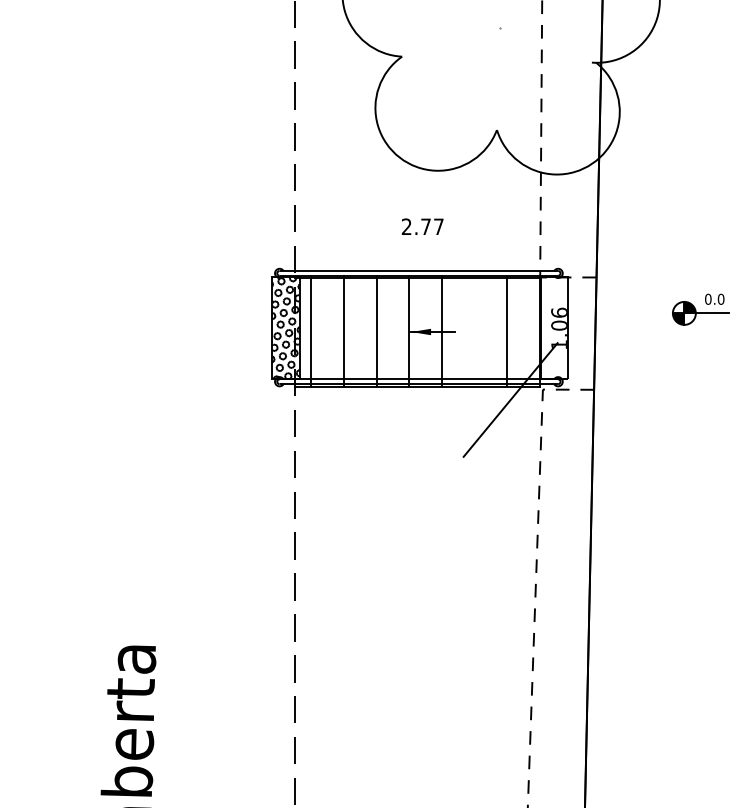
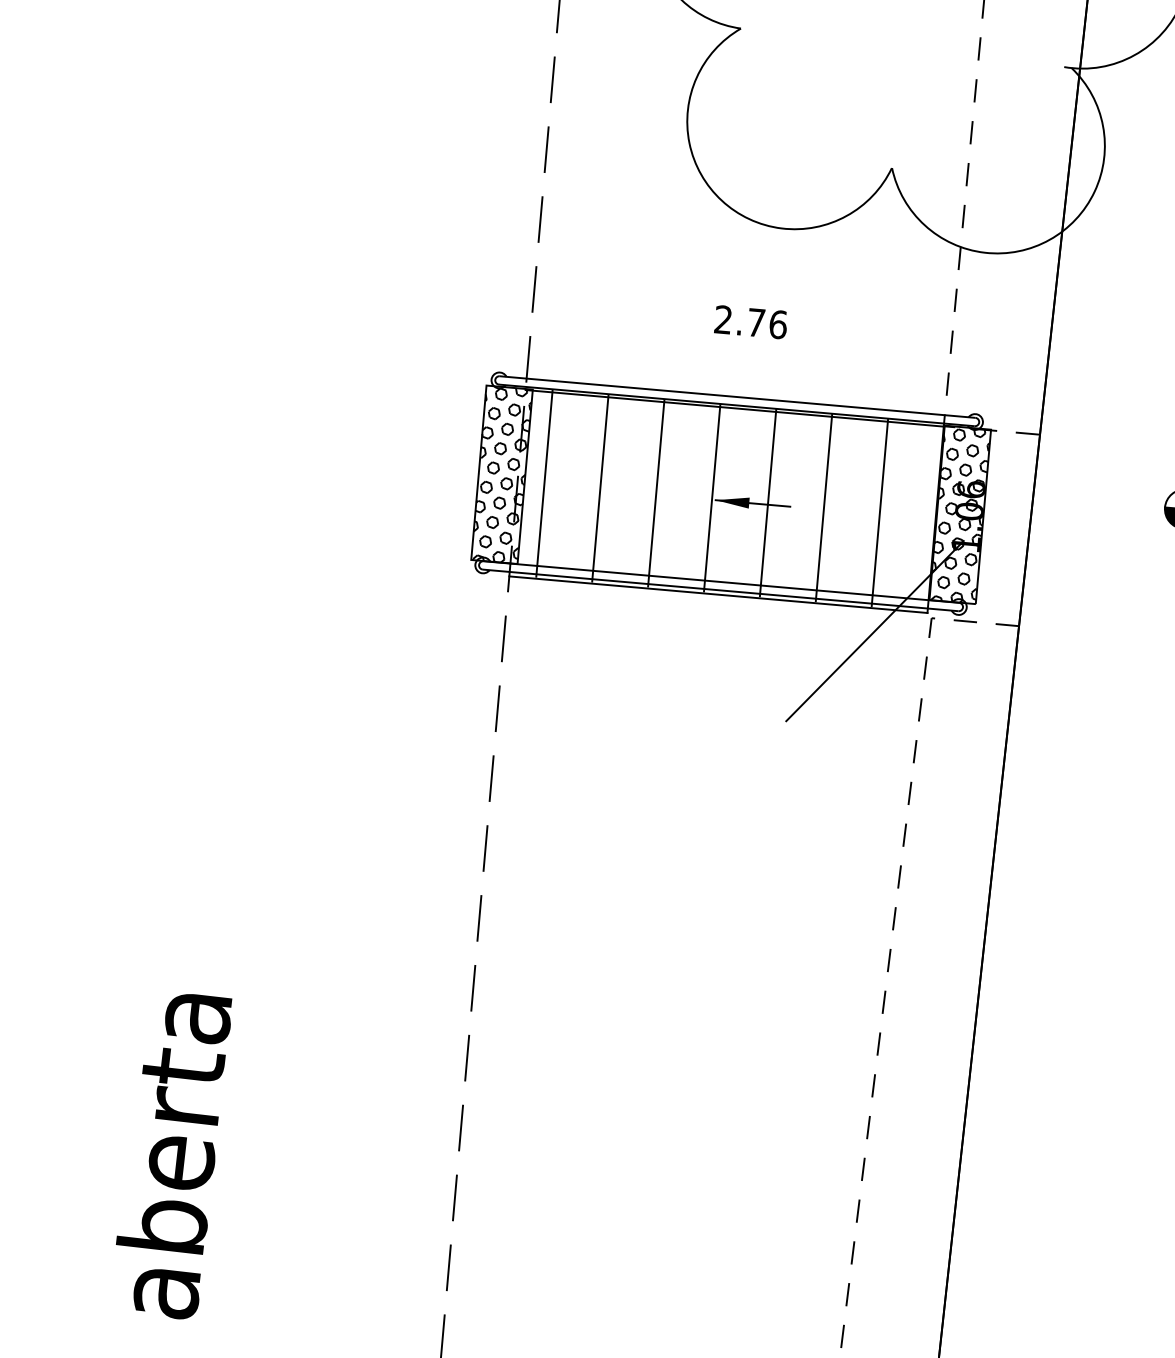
text: (438, 226) -> (777, 324), 2.77 -> 2.76
hatch: (553, 328) -> (958, 515), added
line: (474, 330) -> (823, 507), added

